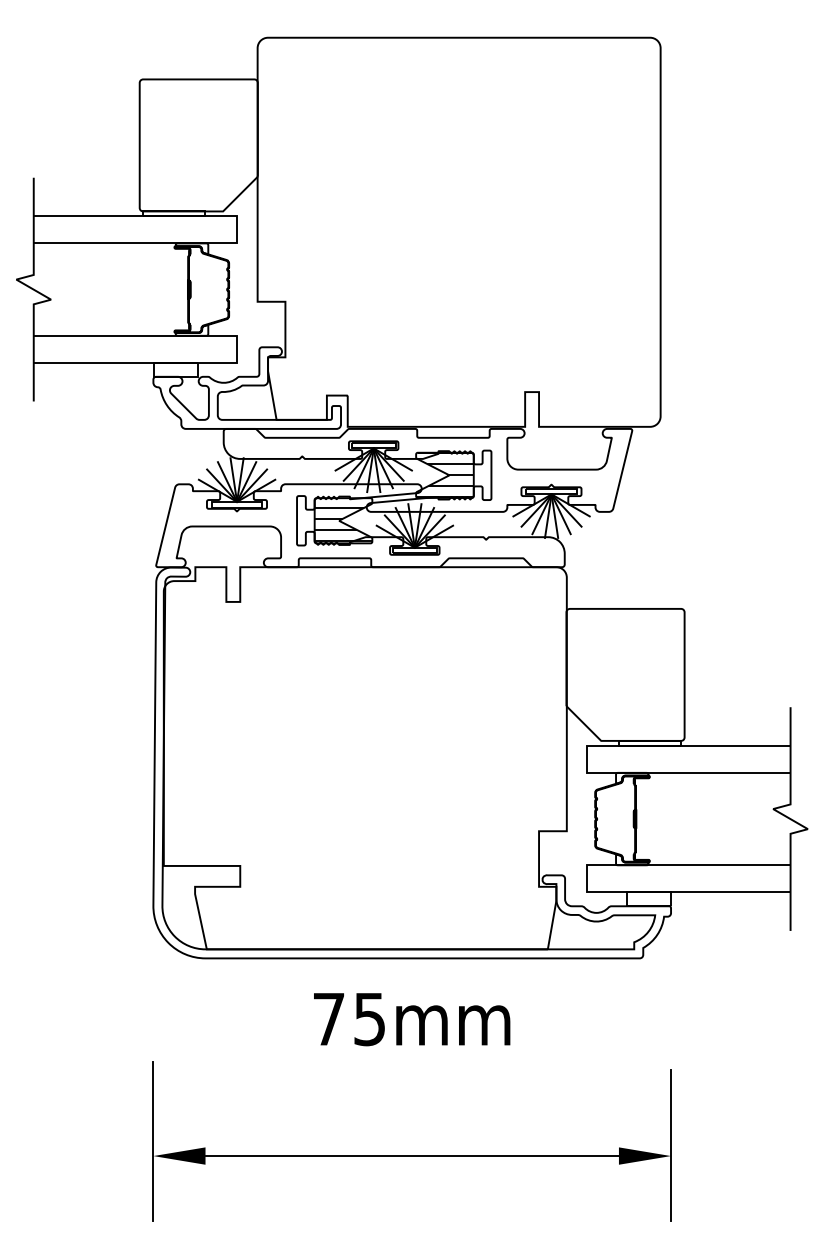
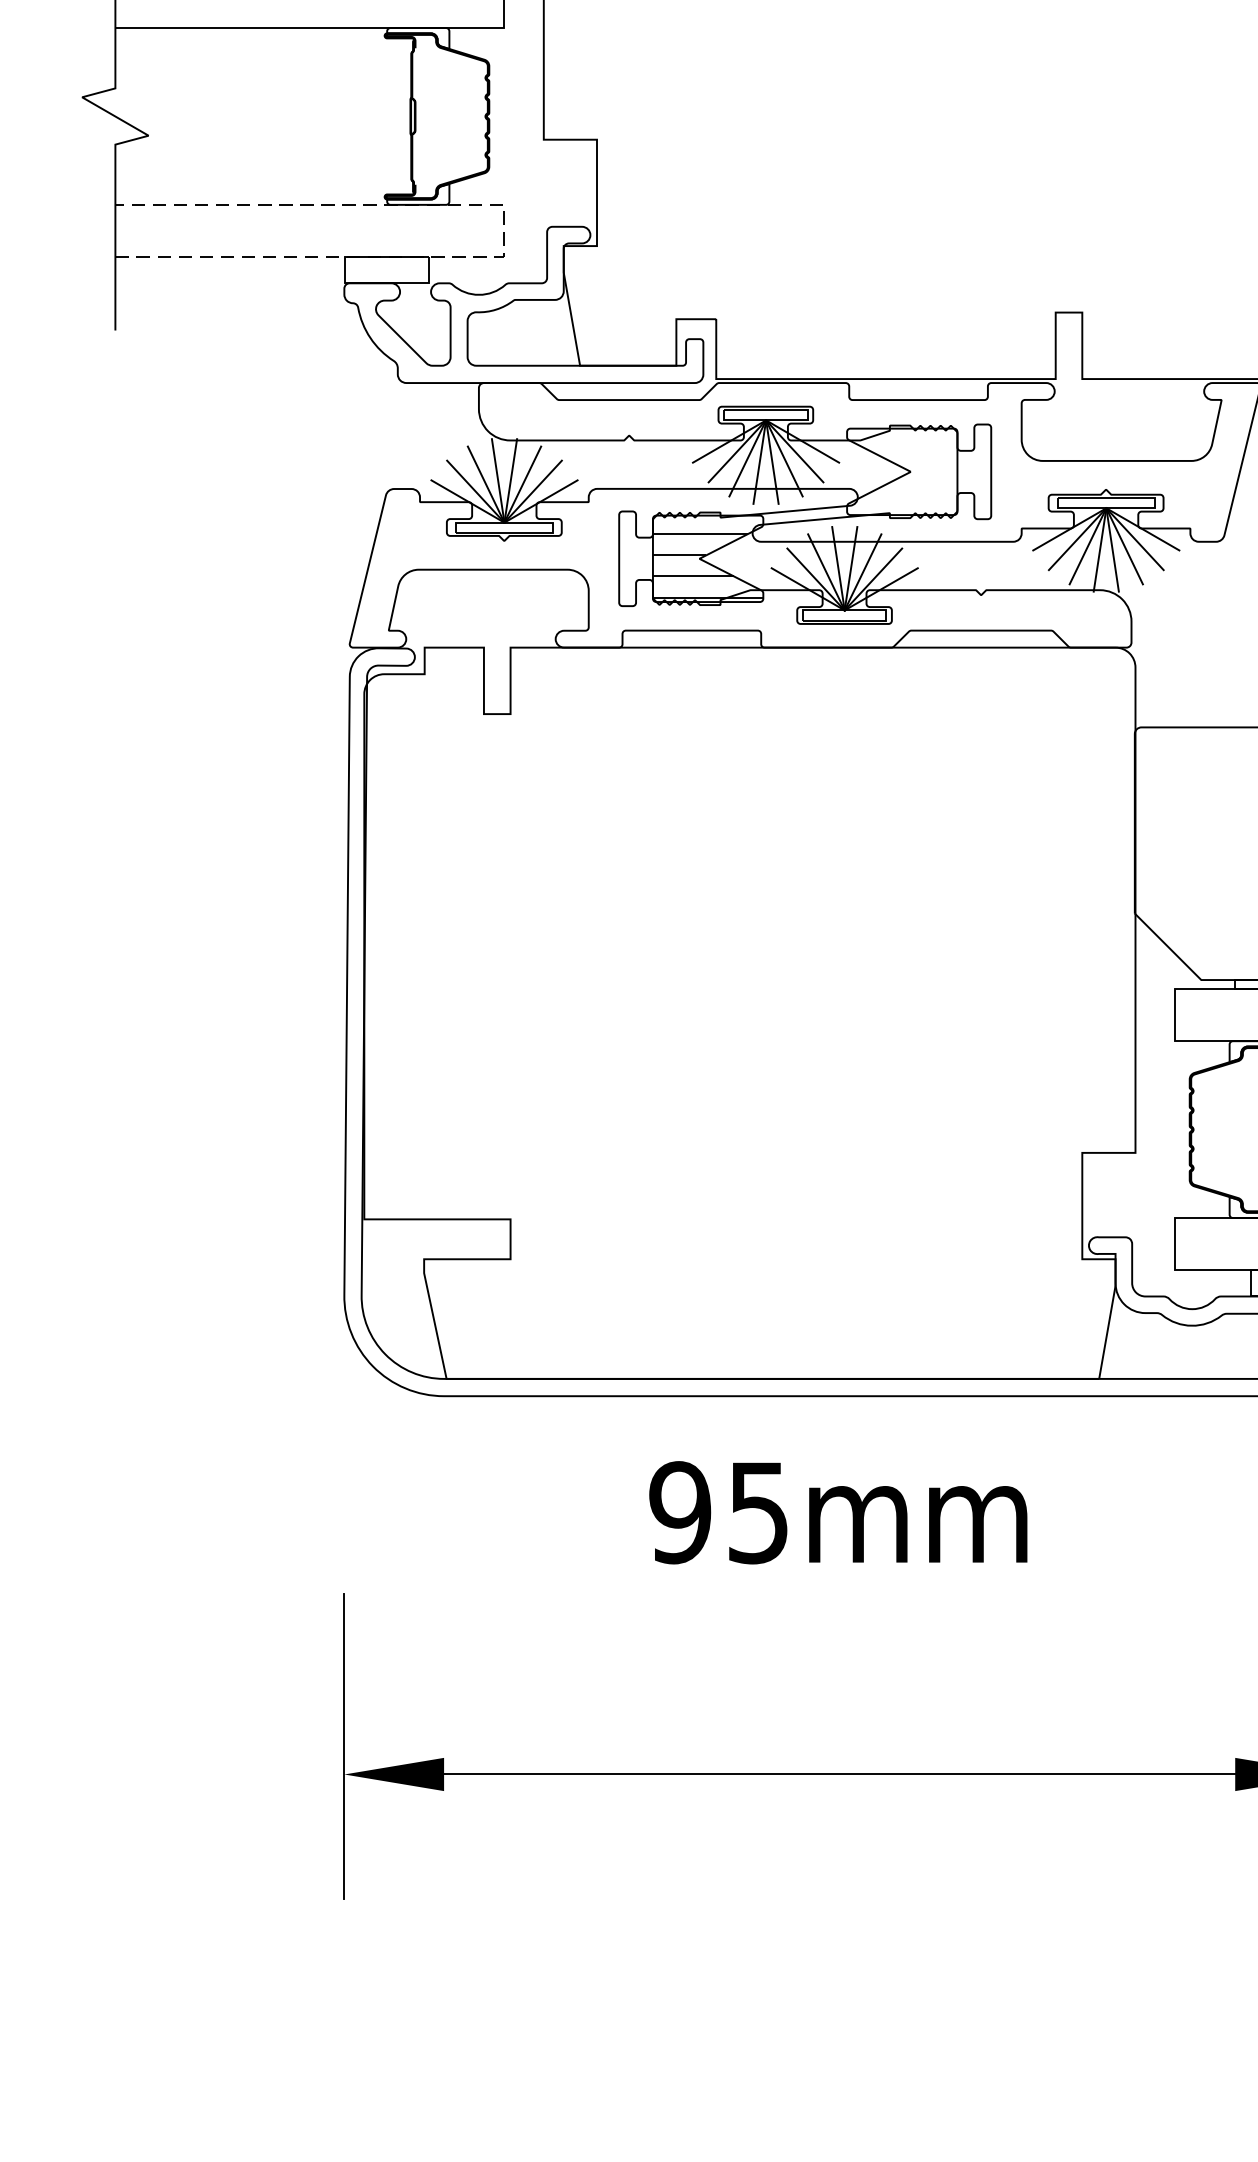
line: (236, 349) -> (503, 231), solid -> dashed
hatch: (444, 474) -> (901, 470), removed
text: (328, 1019) -> (679, 1513), 75mm -> 95mm

